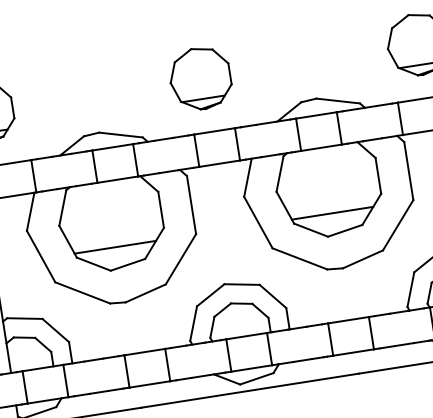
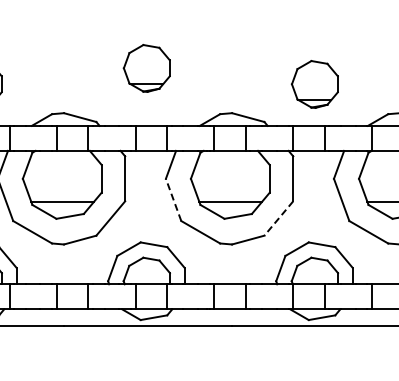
part: (199, 78) -> (146, 68), moved
line: (258, 222) -> (173, 199), solid -> dashed
line: (397, 225) -> (278, 218), solid -> dashed

